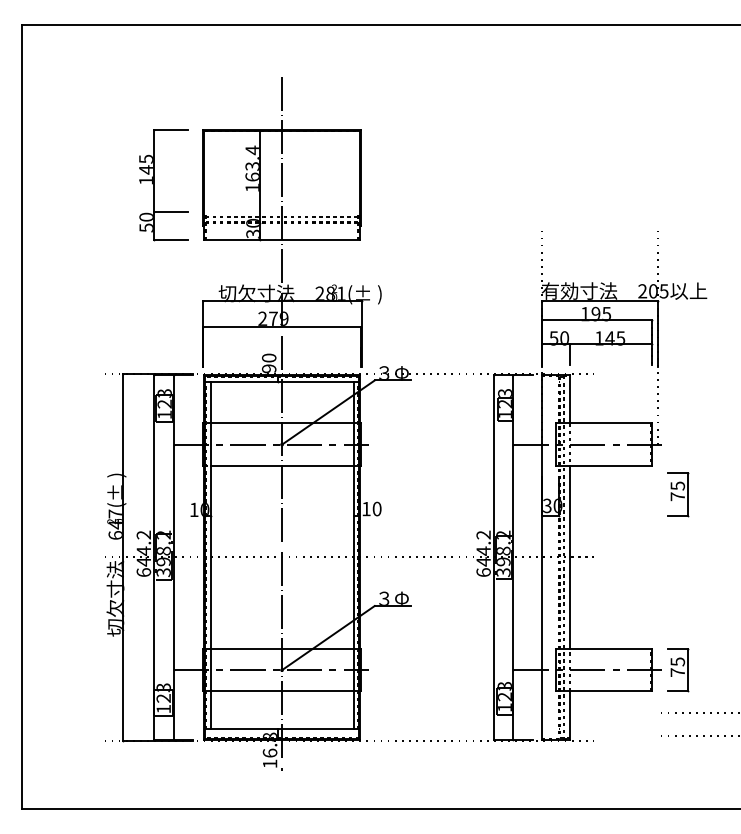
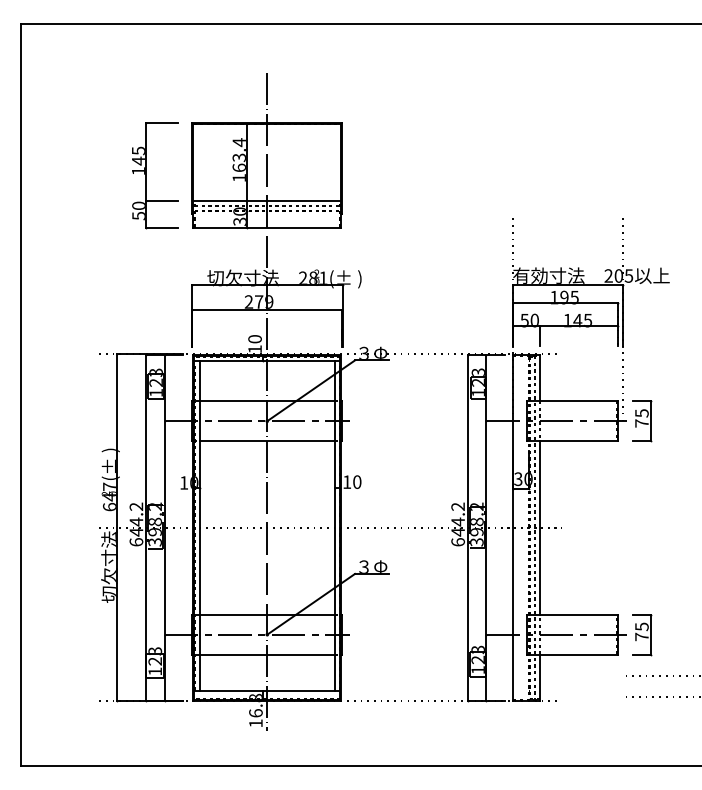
line: (282, 211) -> (267, 200), added
text: (268, 368) -> (254, 349), 90 -> 10
part: (678, 494) -> (642, 421), moved

